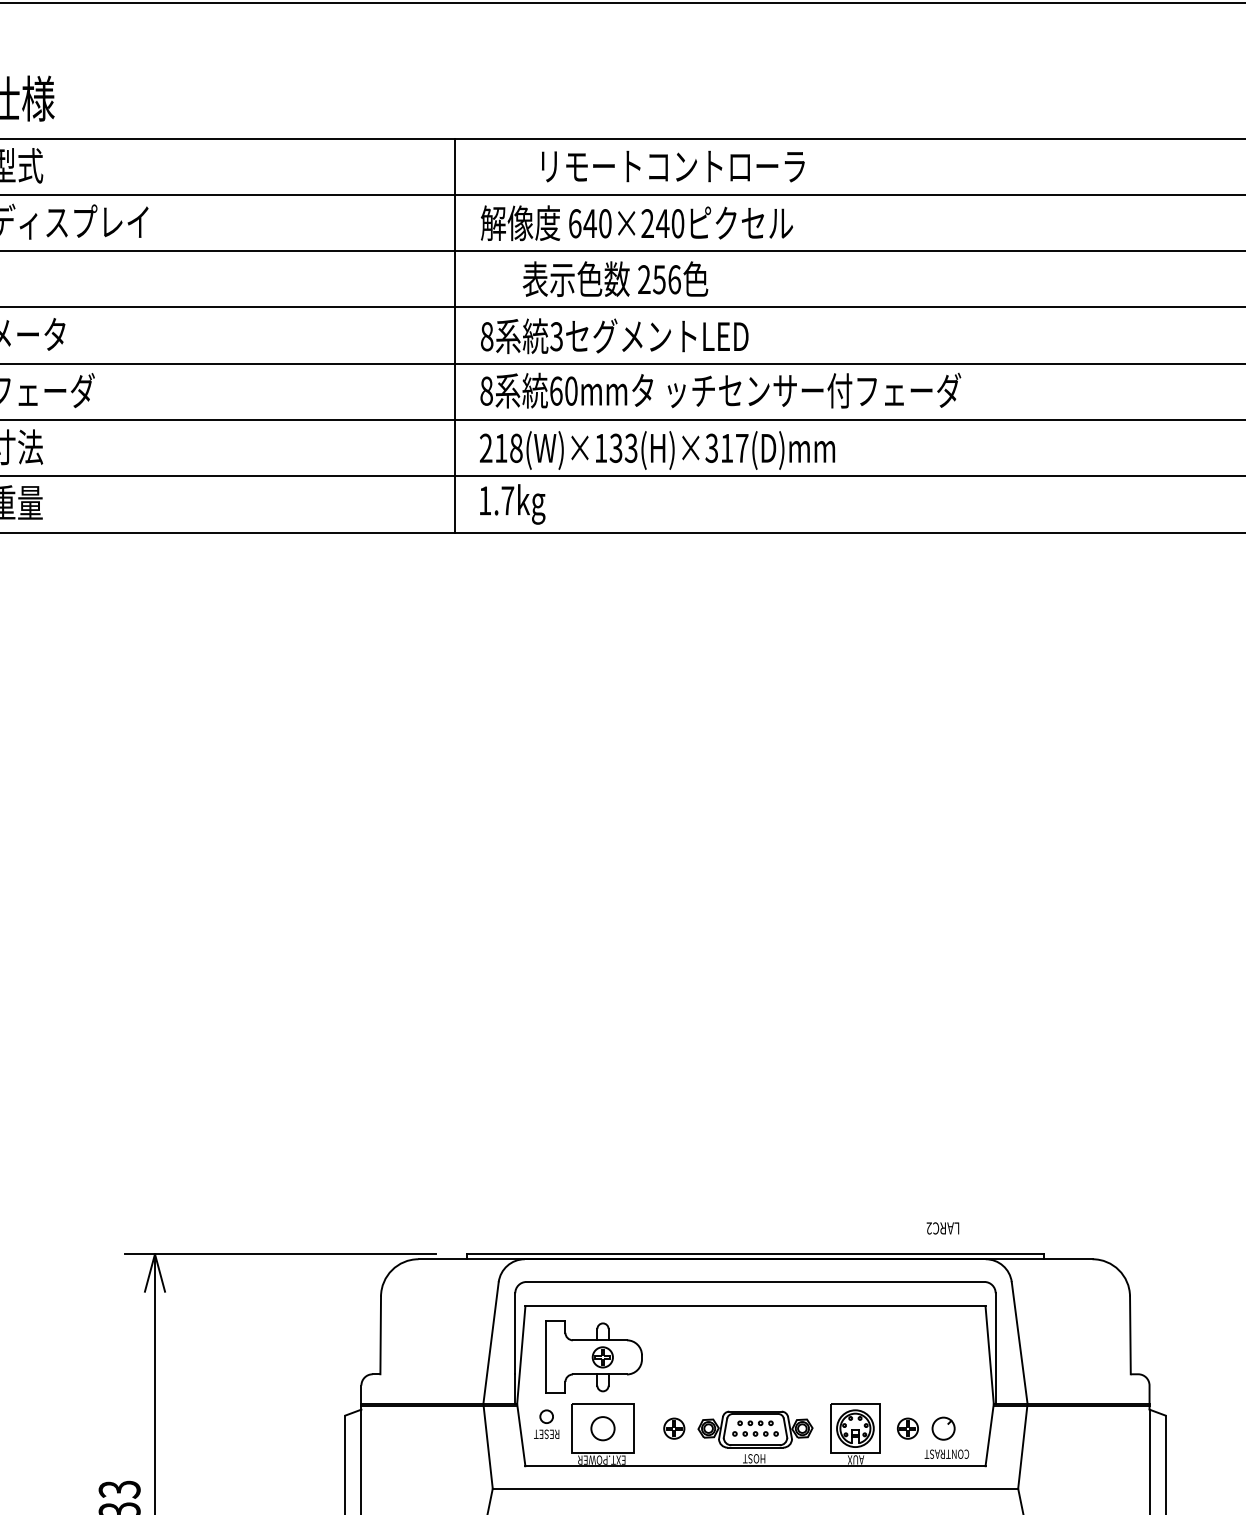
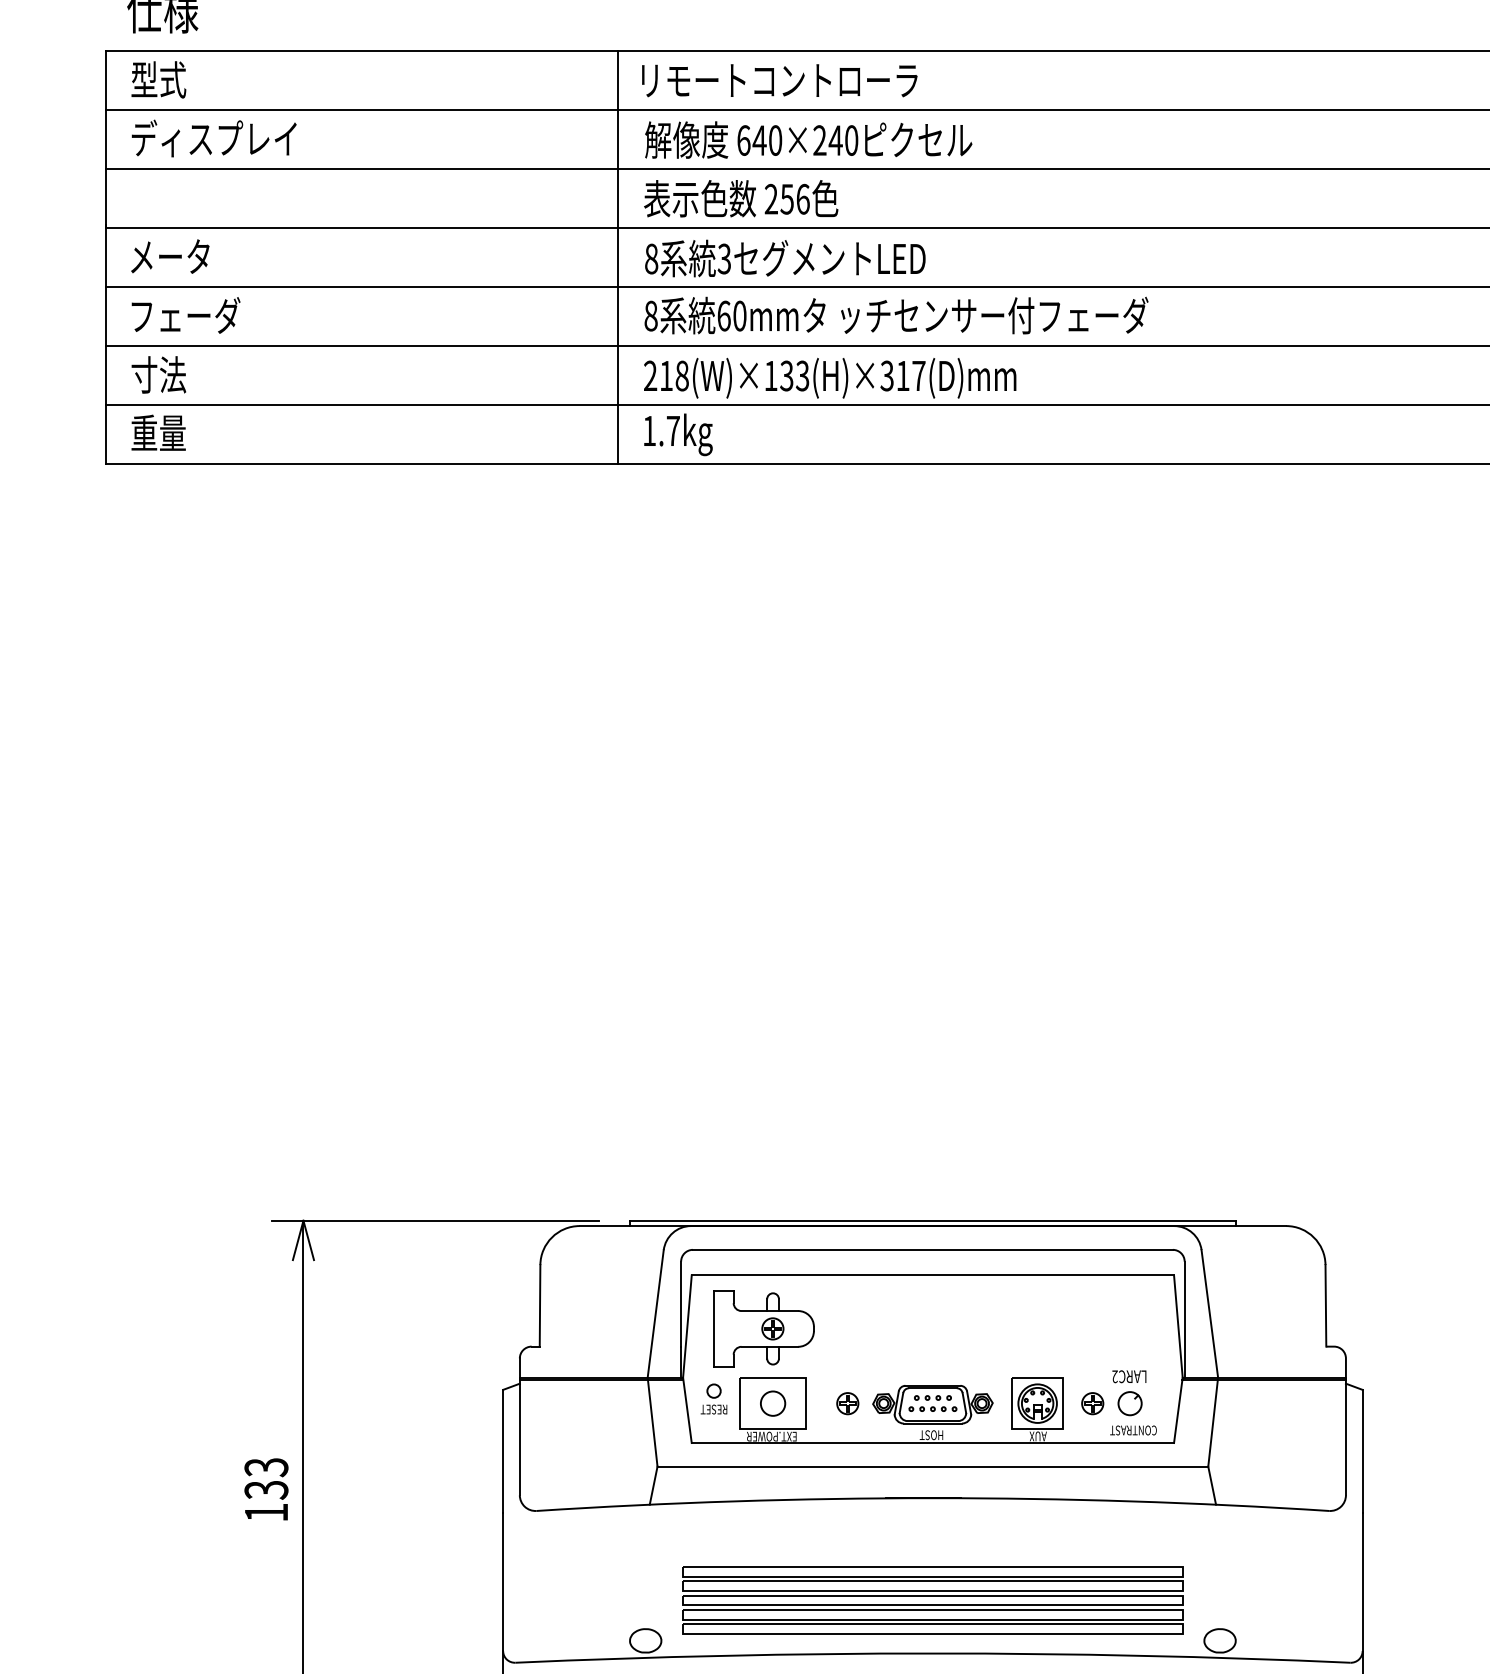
text: (673, 166) -> (779, 80), moved
text: (615, 278) -> (741, 198), moved
text: (943, 1228) -> (1129, 1376), moved

